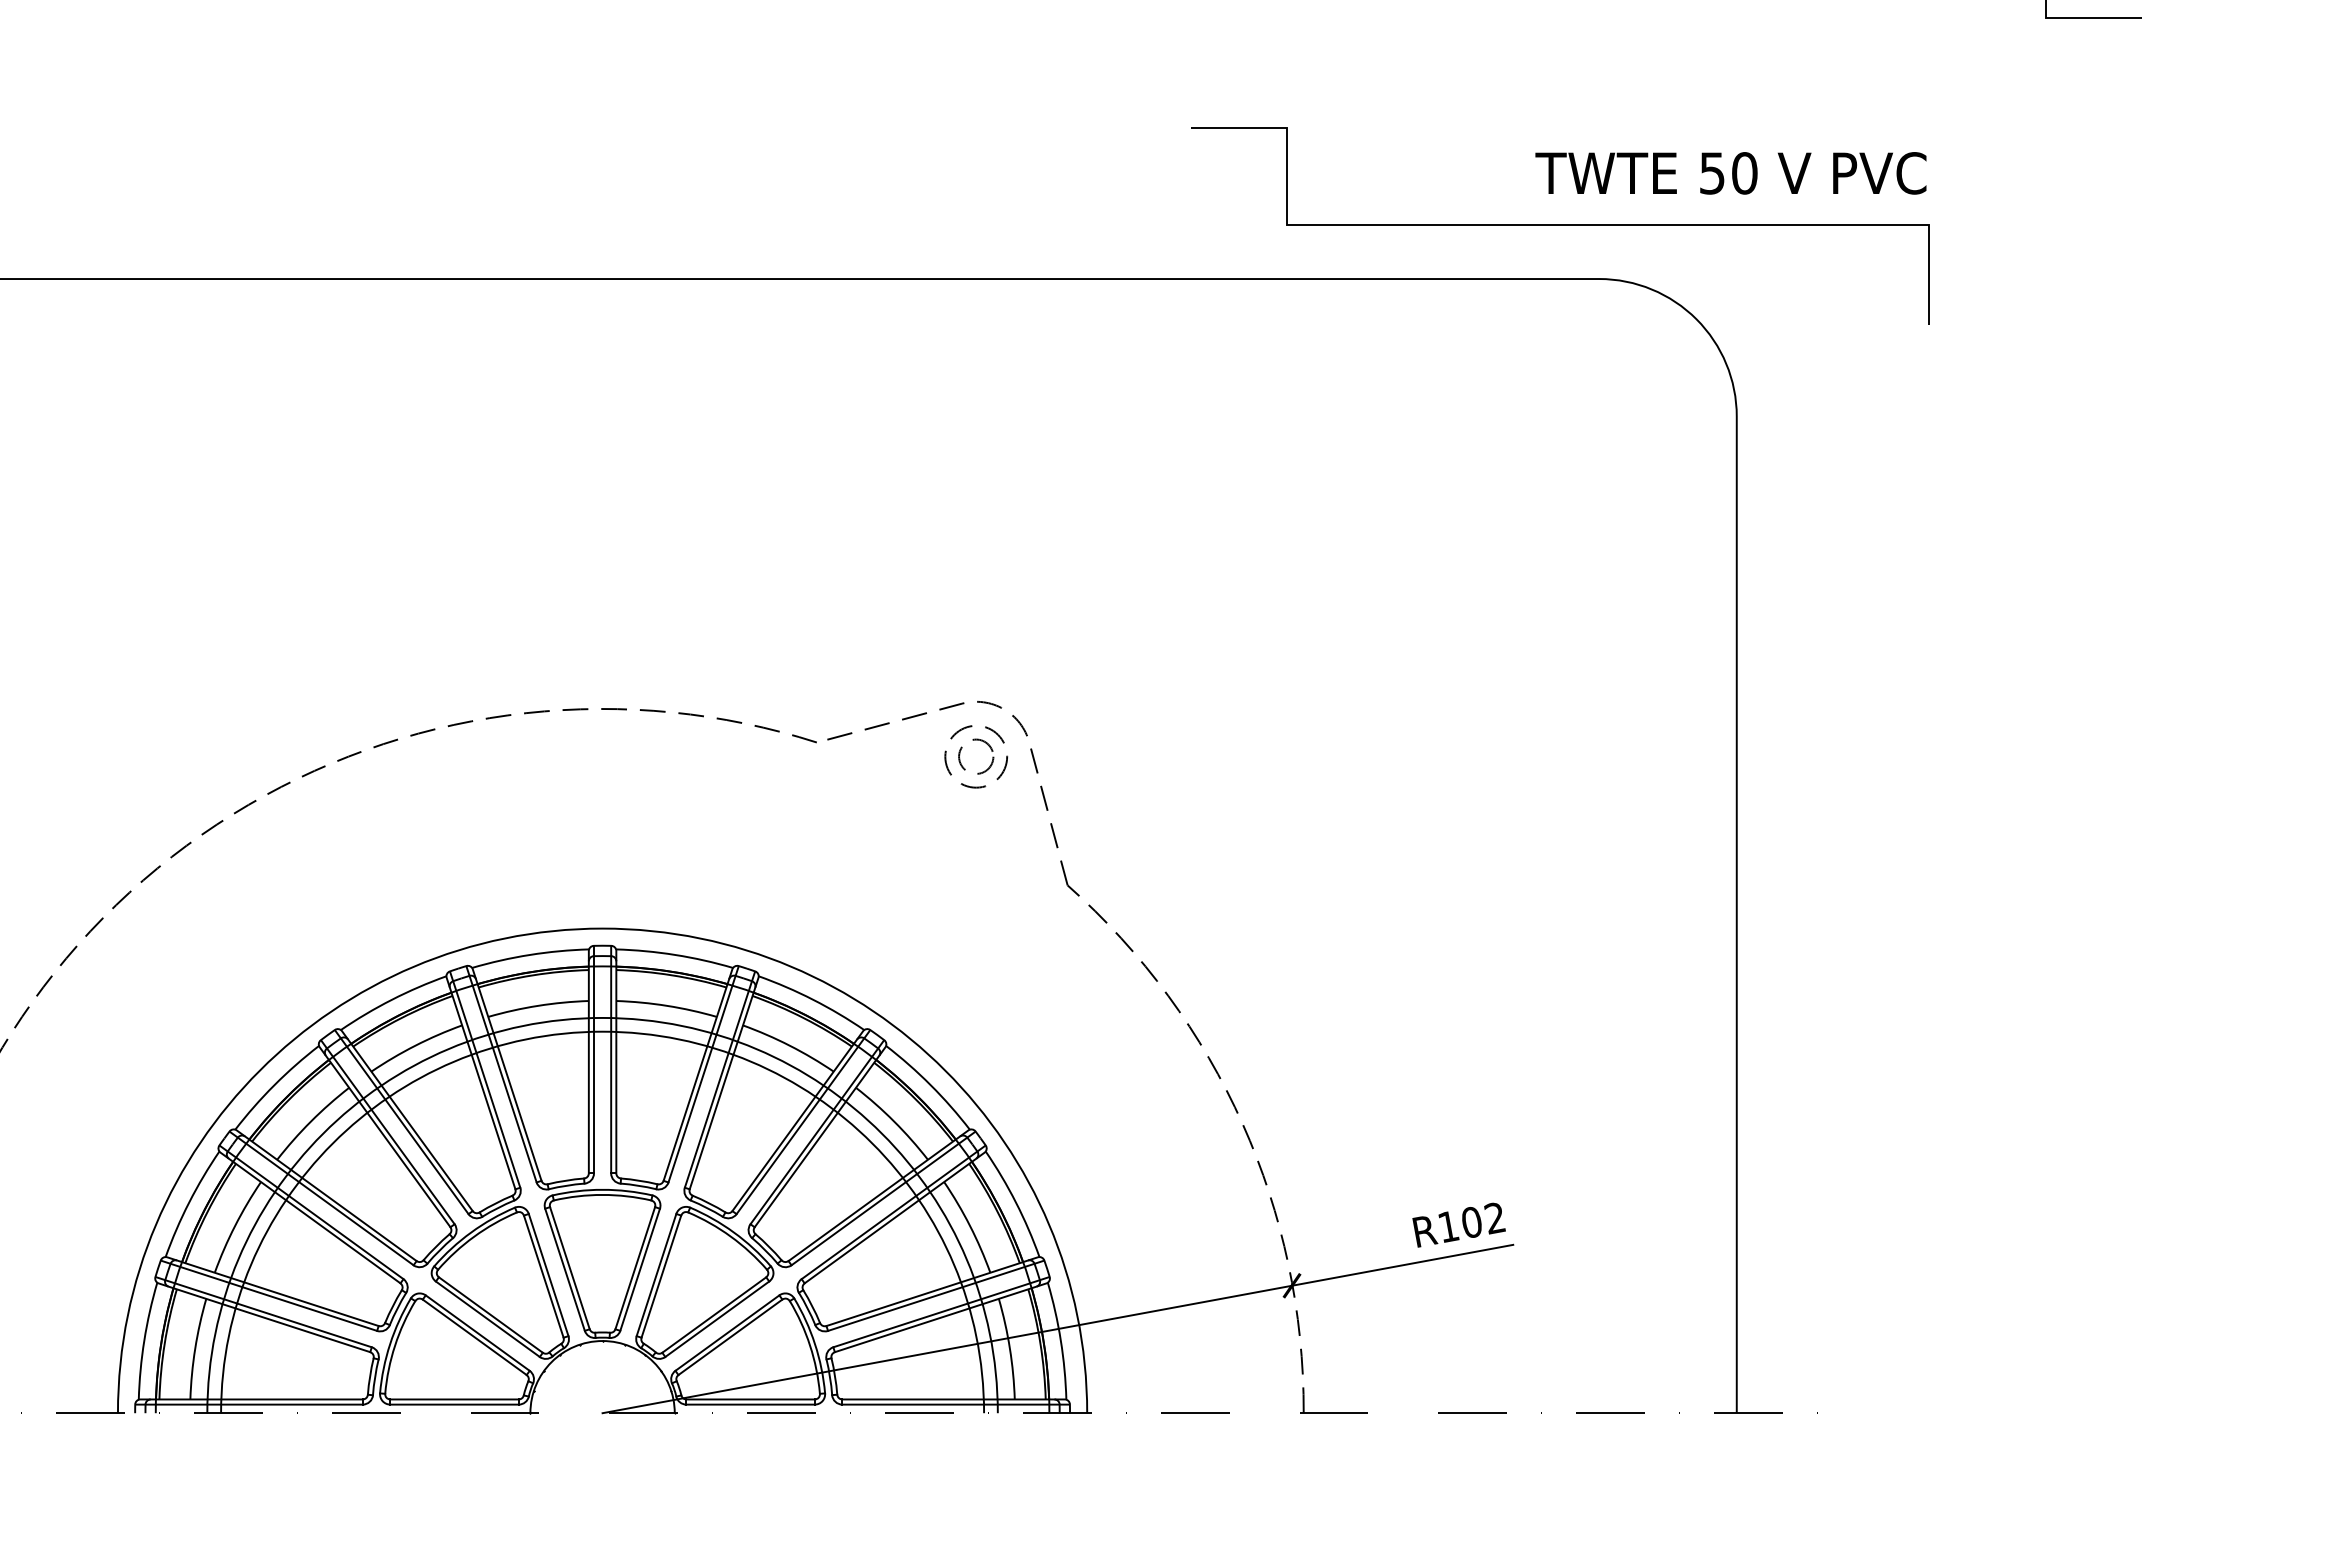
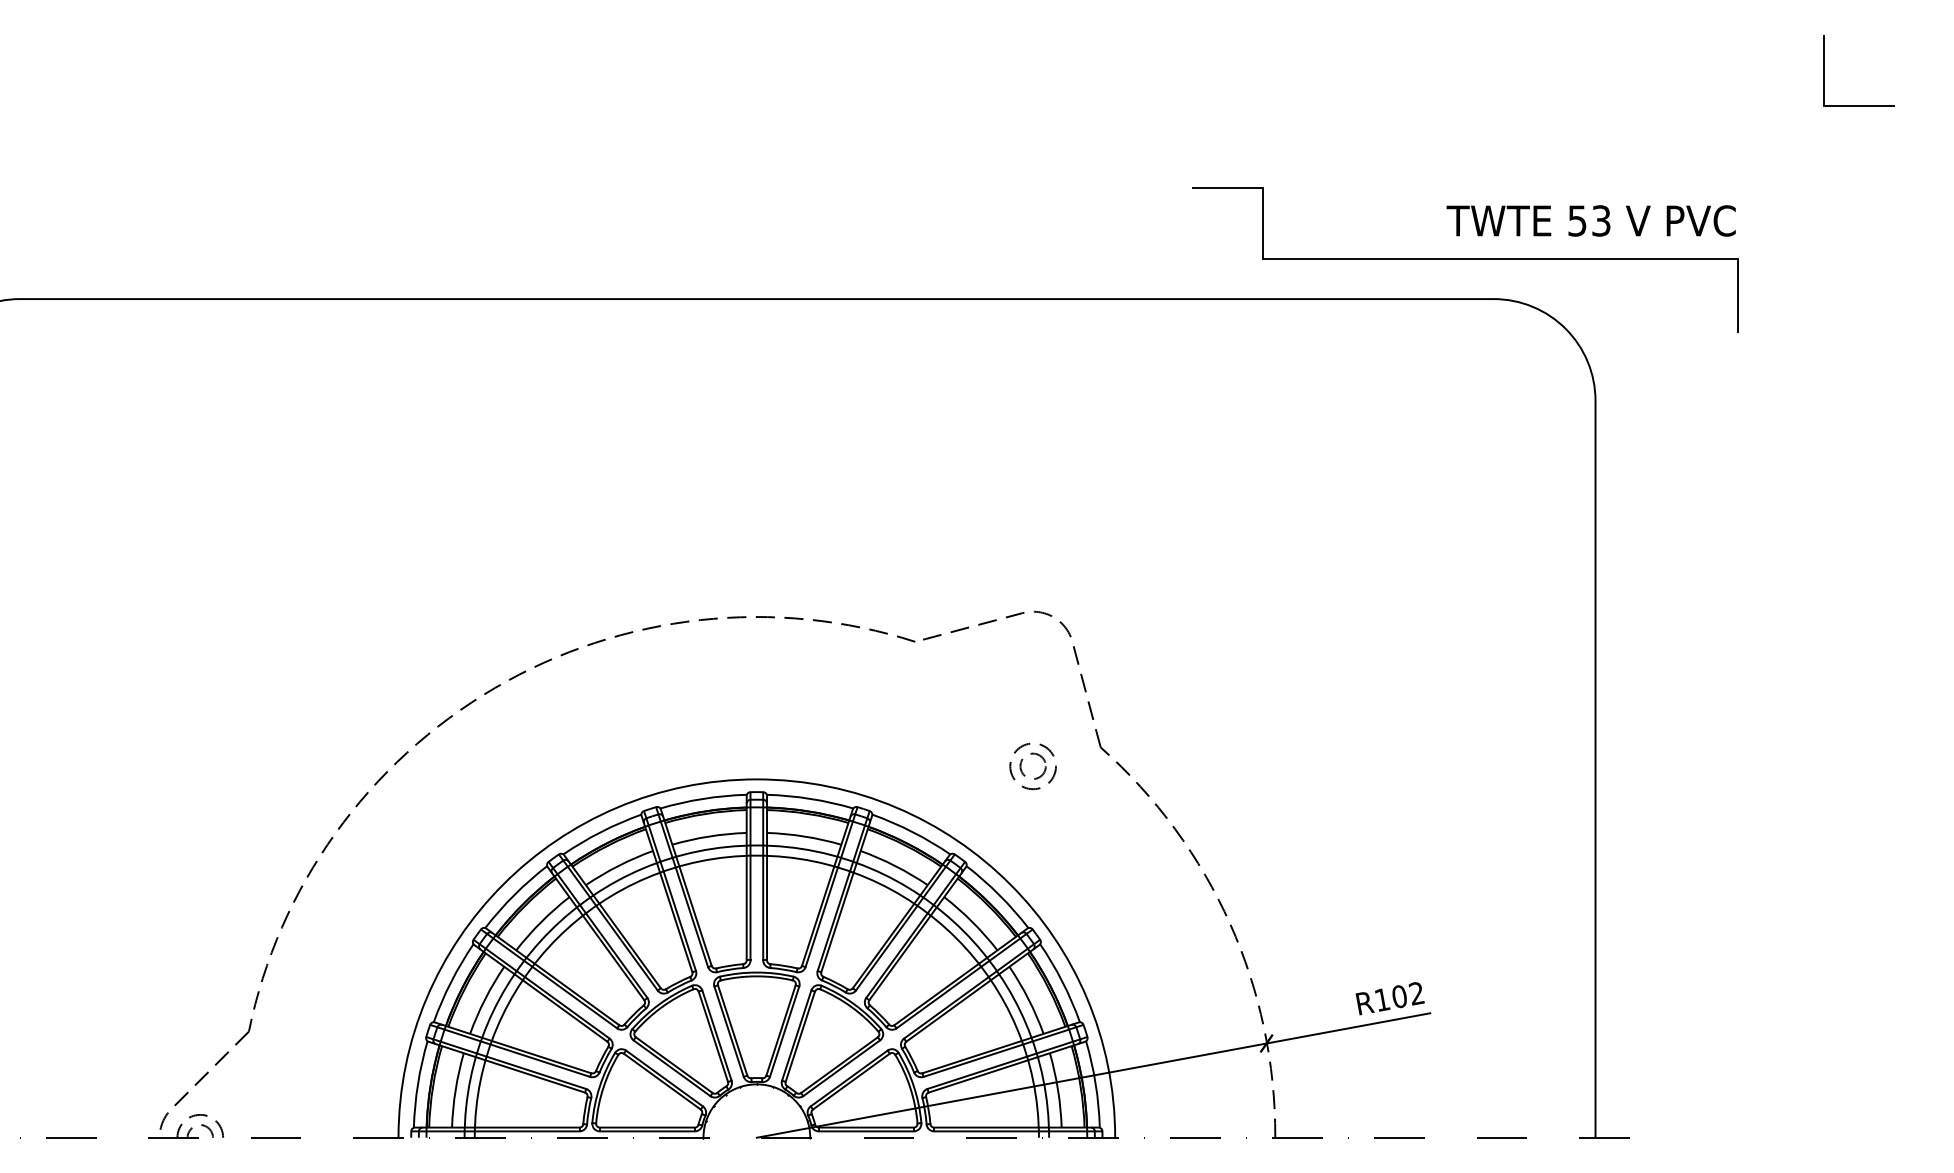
text: (1744, 172) -> (1601, 220), 50 -> 53
part: (961, 762) -> (1022, 770), moved

